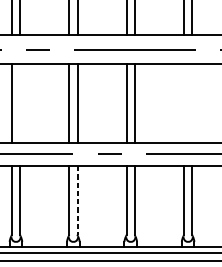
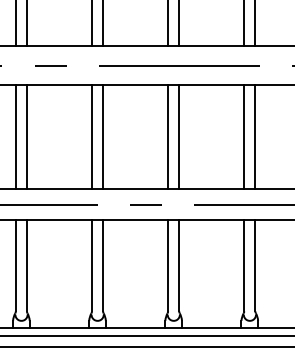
line: (19, 103) -> (26, 137), added
line: (184, 103) -> (244, 137), added
line: (192, 103) -> (255, 137), added
line: (77, 200) -> (103, 265), dashed -> solid

